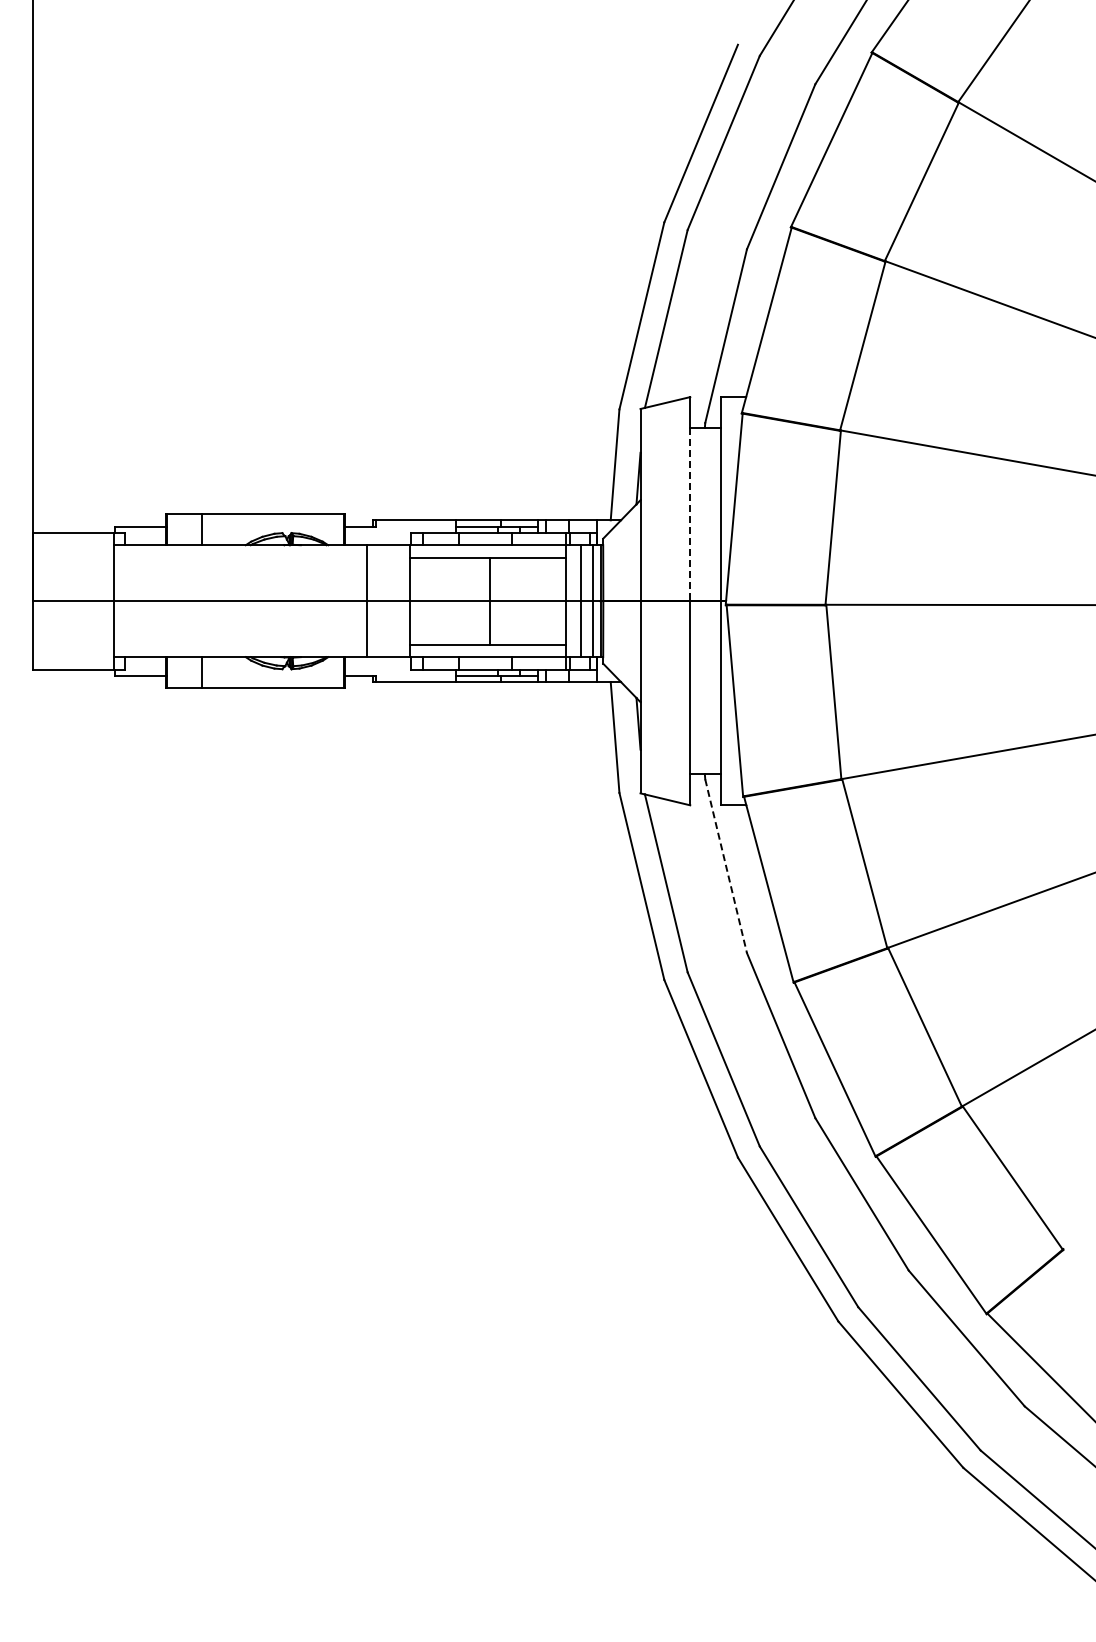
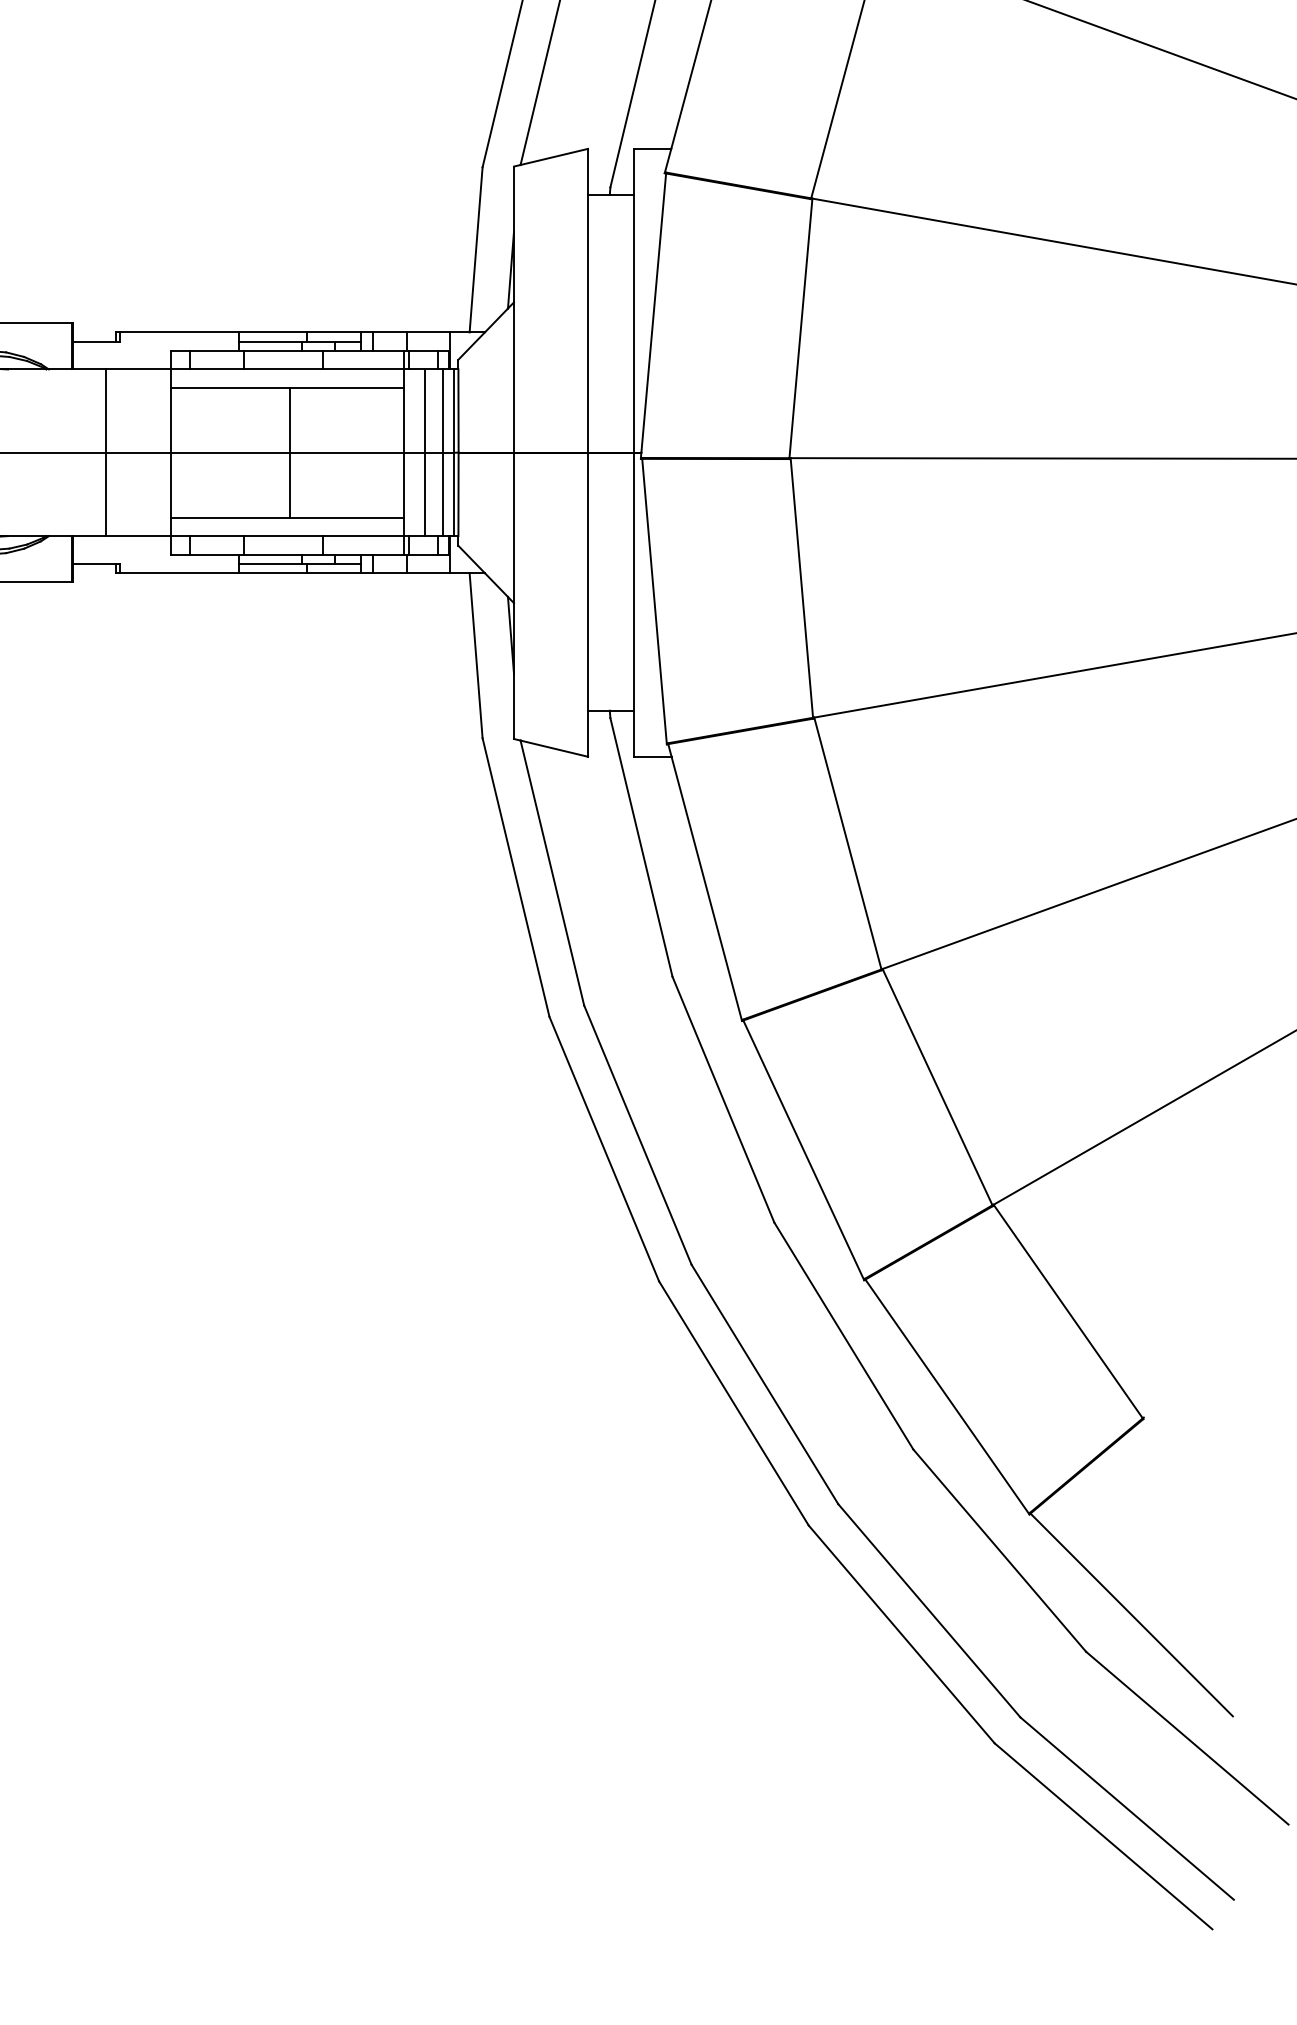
line: (690, 514) -> (588, 323), dashed -> solid
line: (726, 866) -> (642, 847), dashed -> solid

